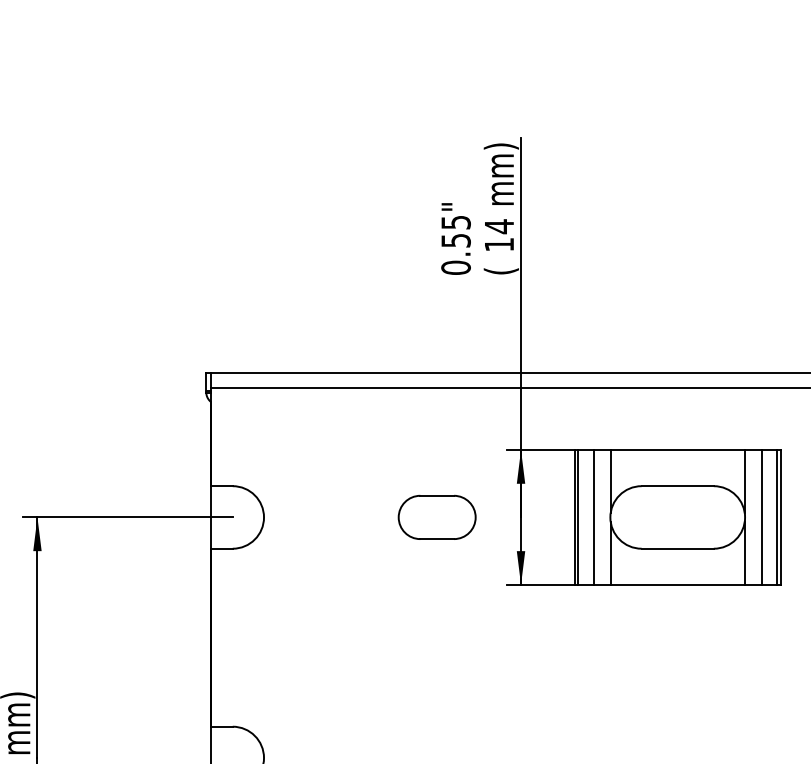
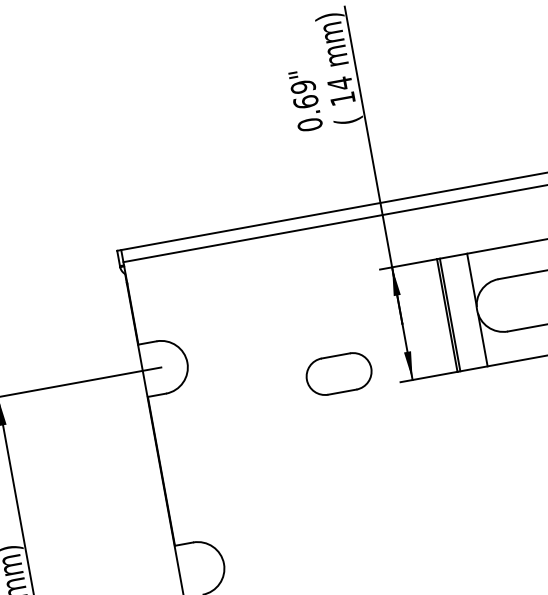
text: (455, 231) -> (304, 94), 0.55" -> 0.69"
part: (436, 516) -> (338, 373), moved
line: (593, 517) -> (462, 312), removed

